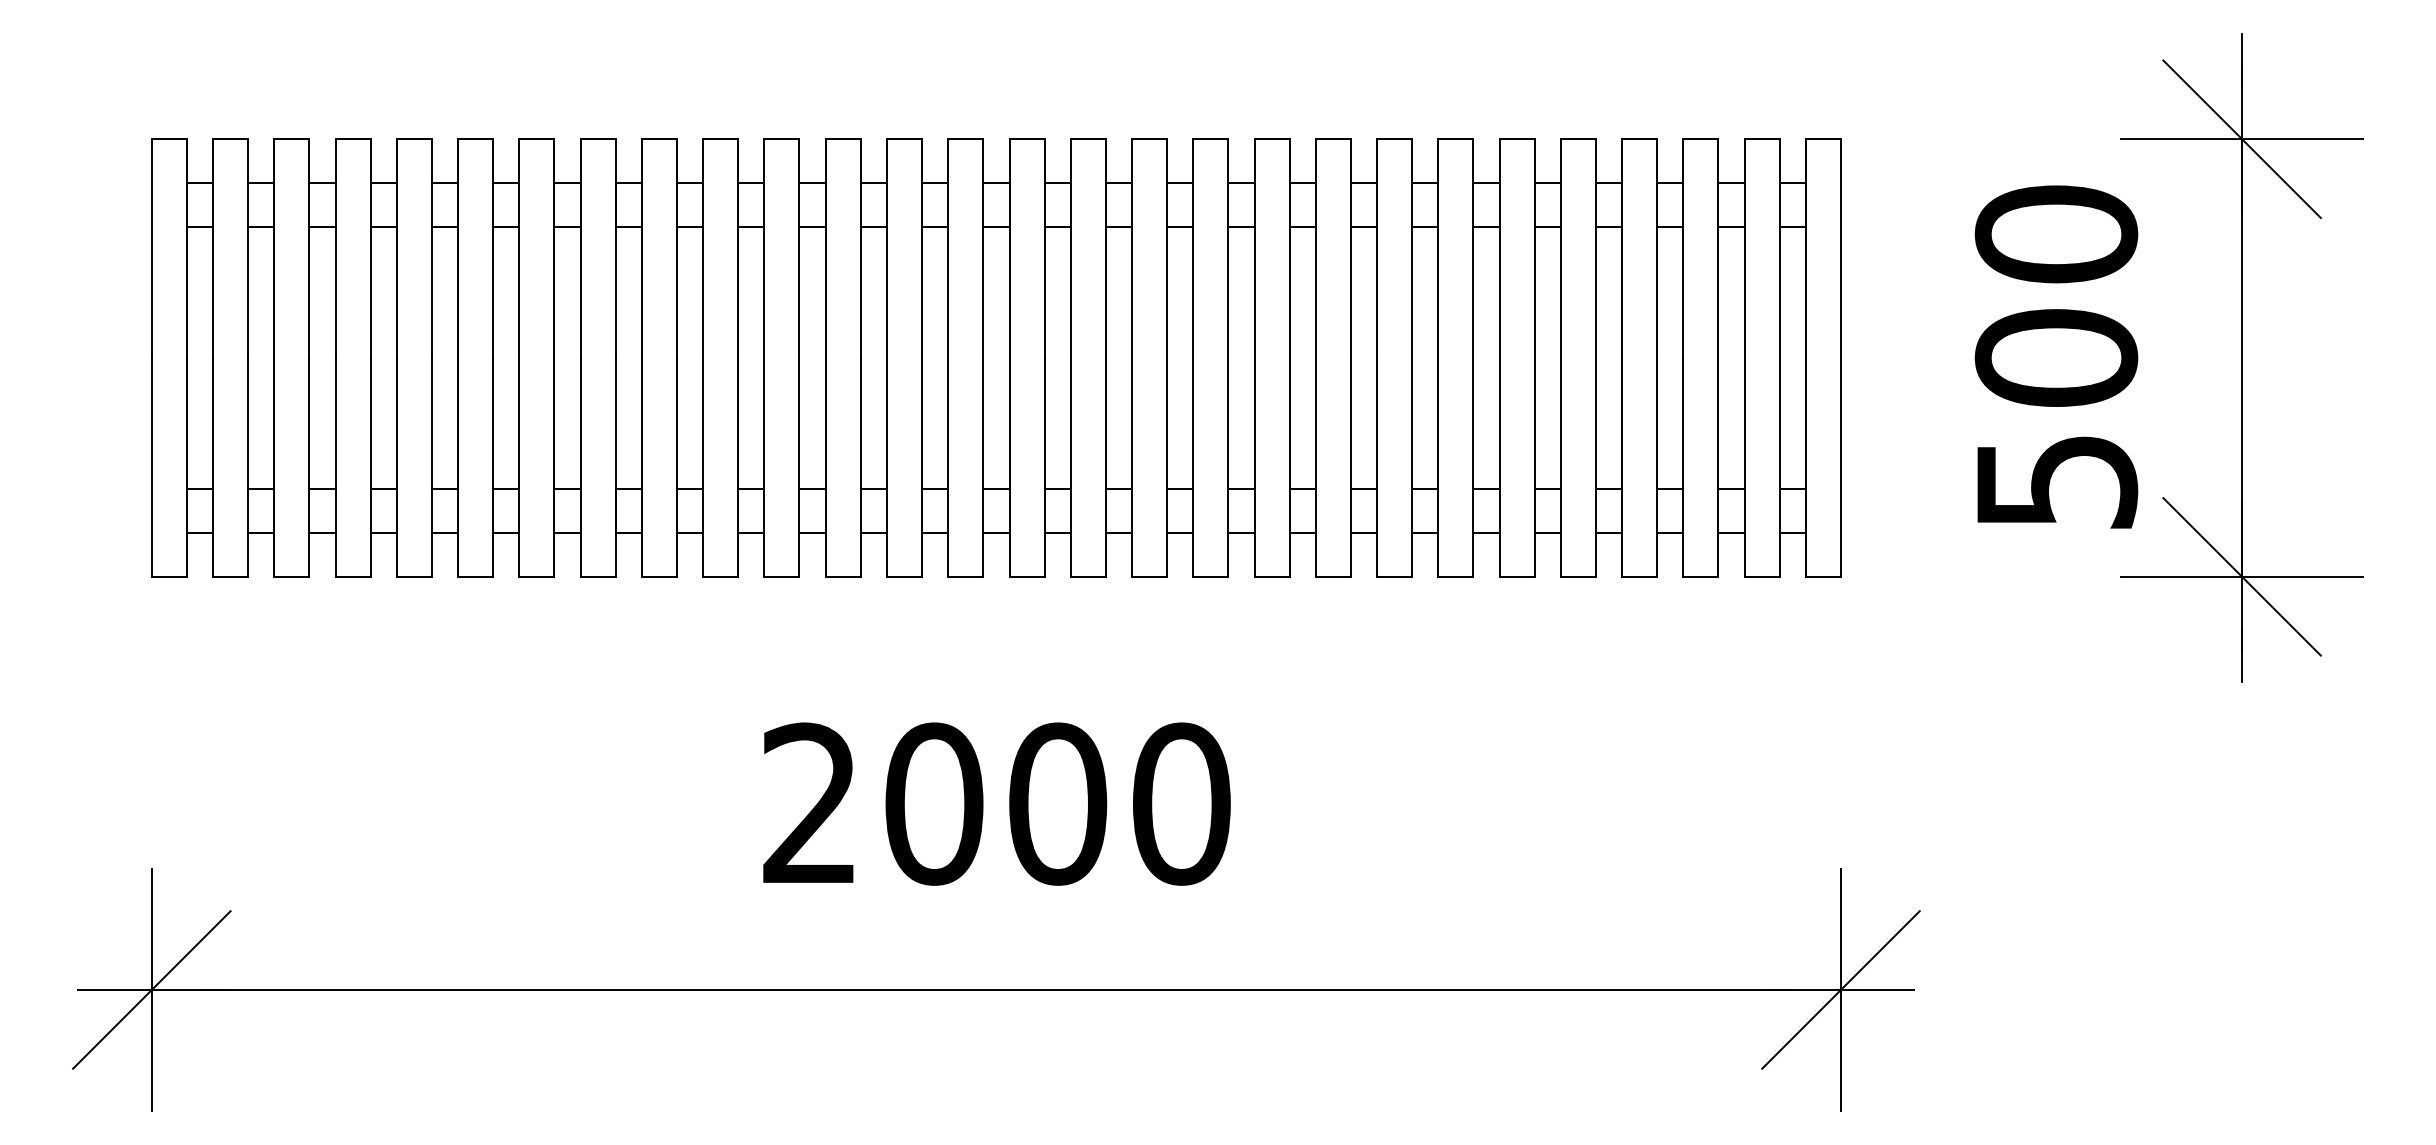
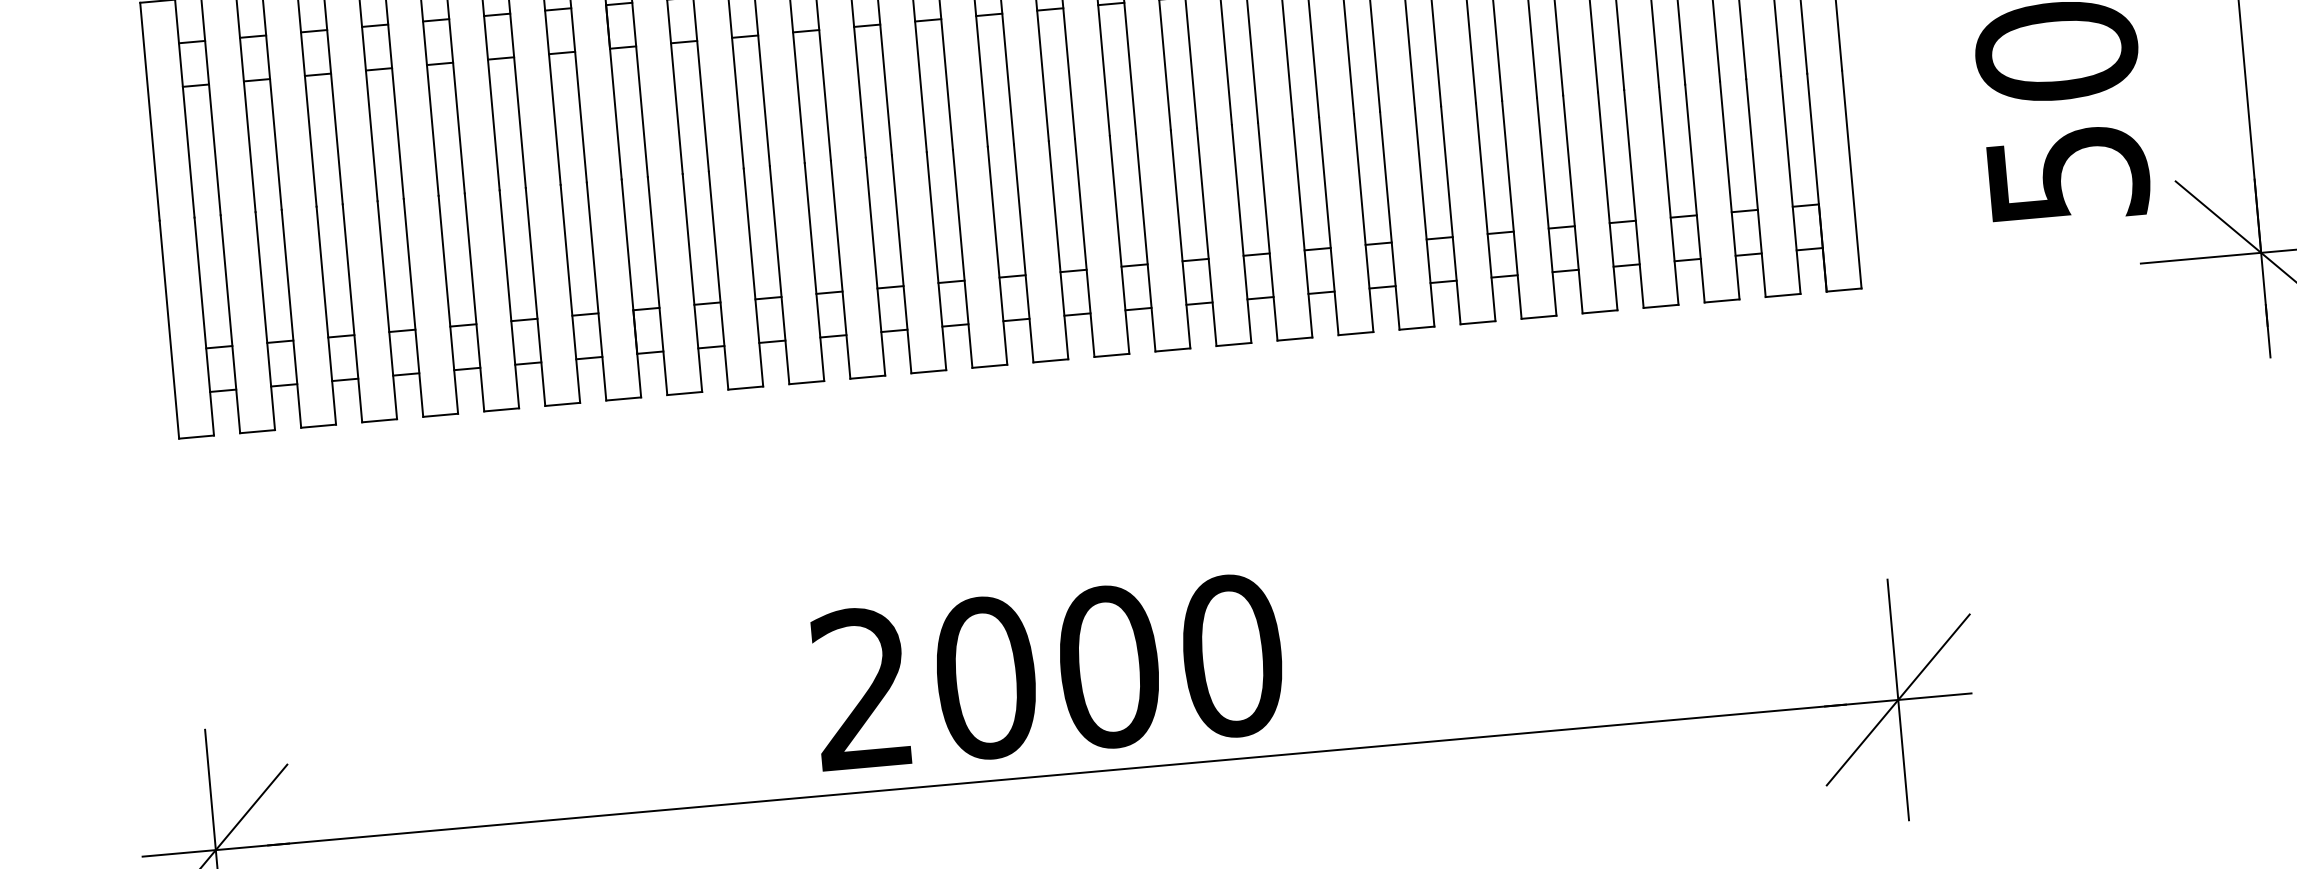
text: (996, 803) -> (1047, 671), moved

